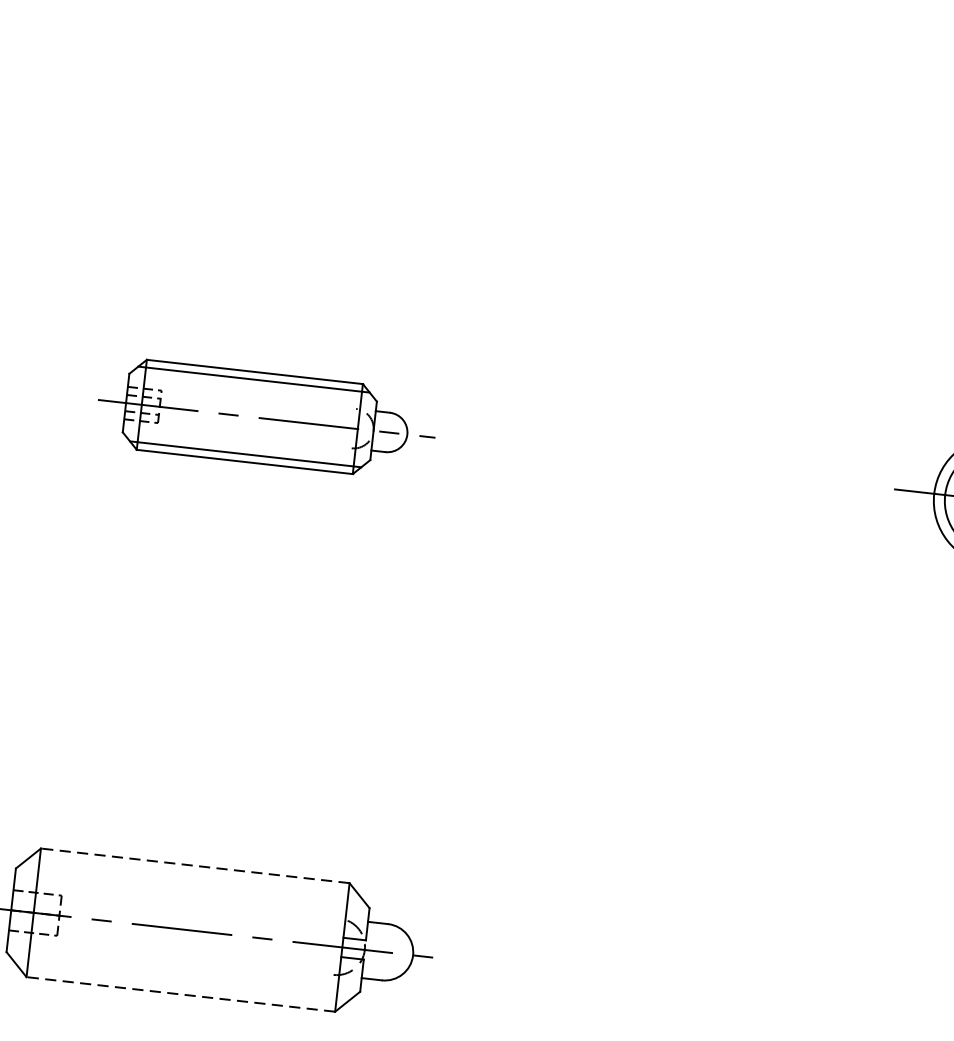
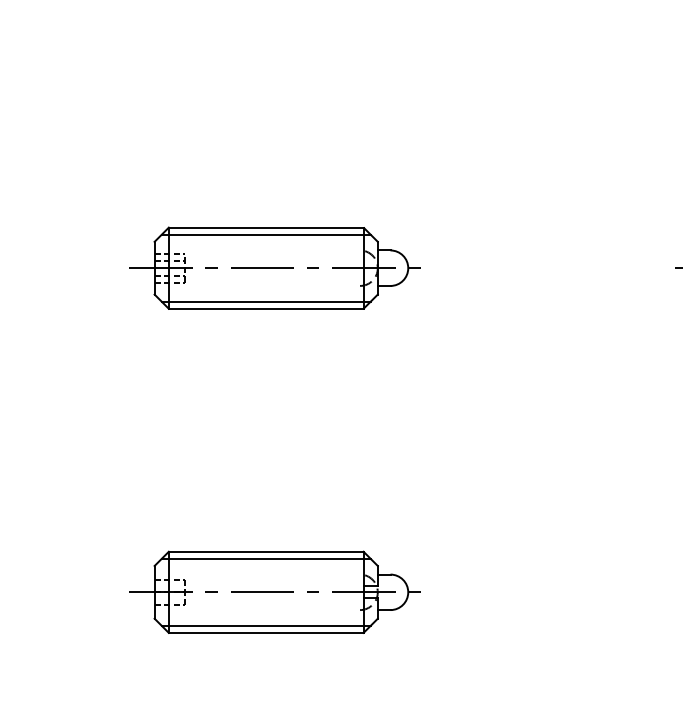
part: (258, 416) -> (274, 267), size x1.43
line: (194, 865) -> (265, 551), dashed -> solid
line: (192, 876) -> (265, 558), added
line: (180, 984) -> (265, 626), added
line: (179, 993) -> (265, 632), dashed -> solid

